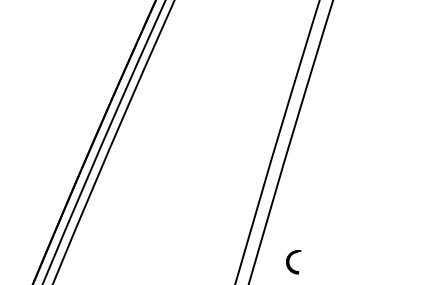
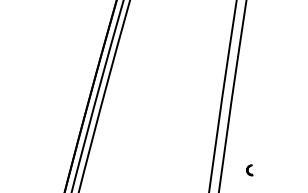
part: (293, 262) -> (249, 170), size x0.6

